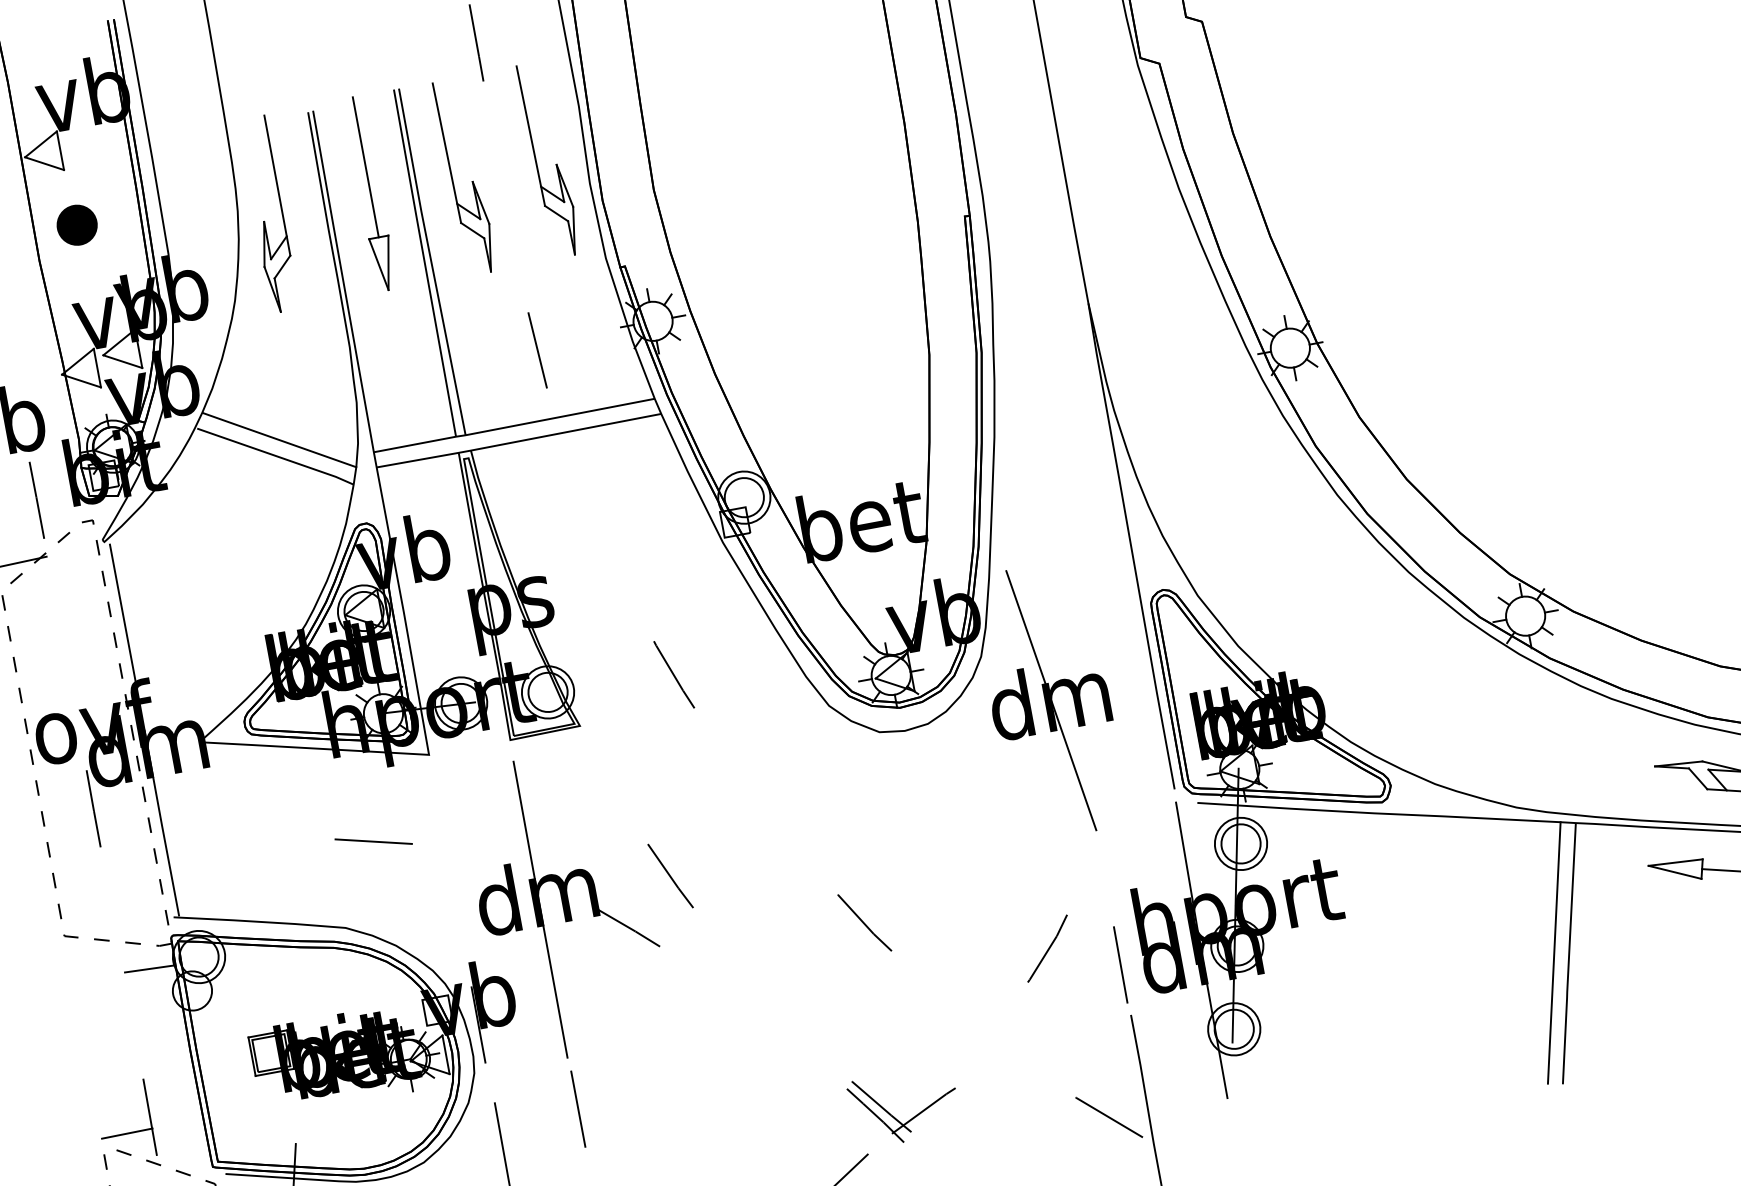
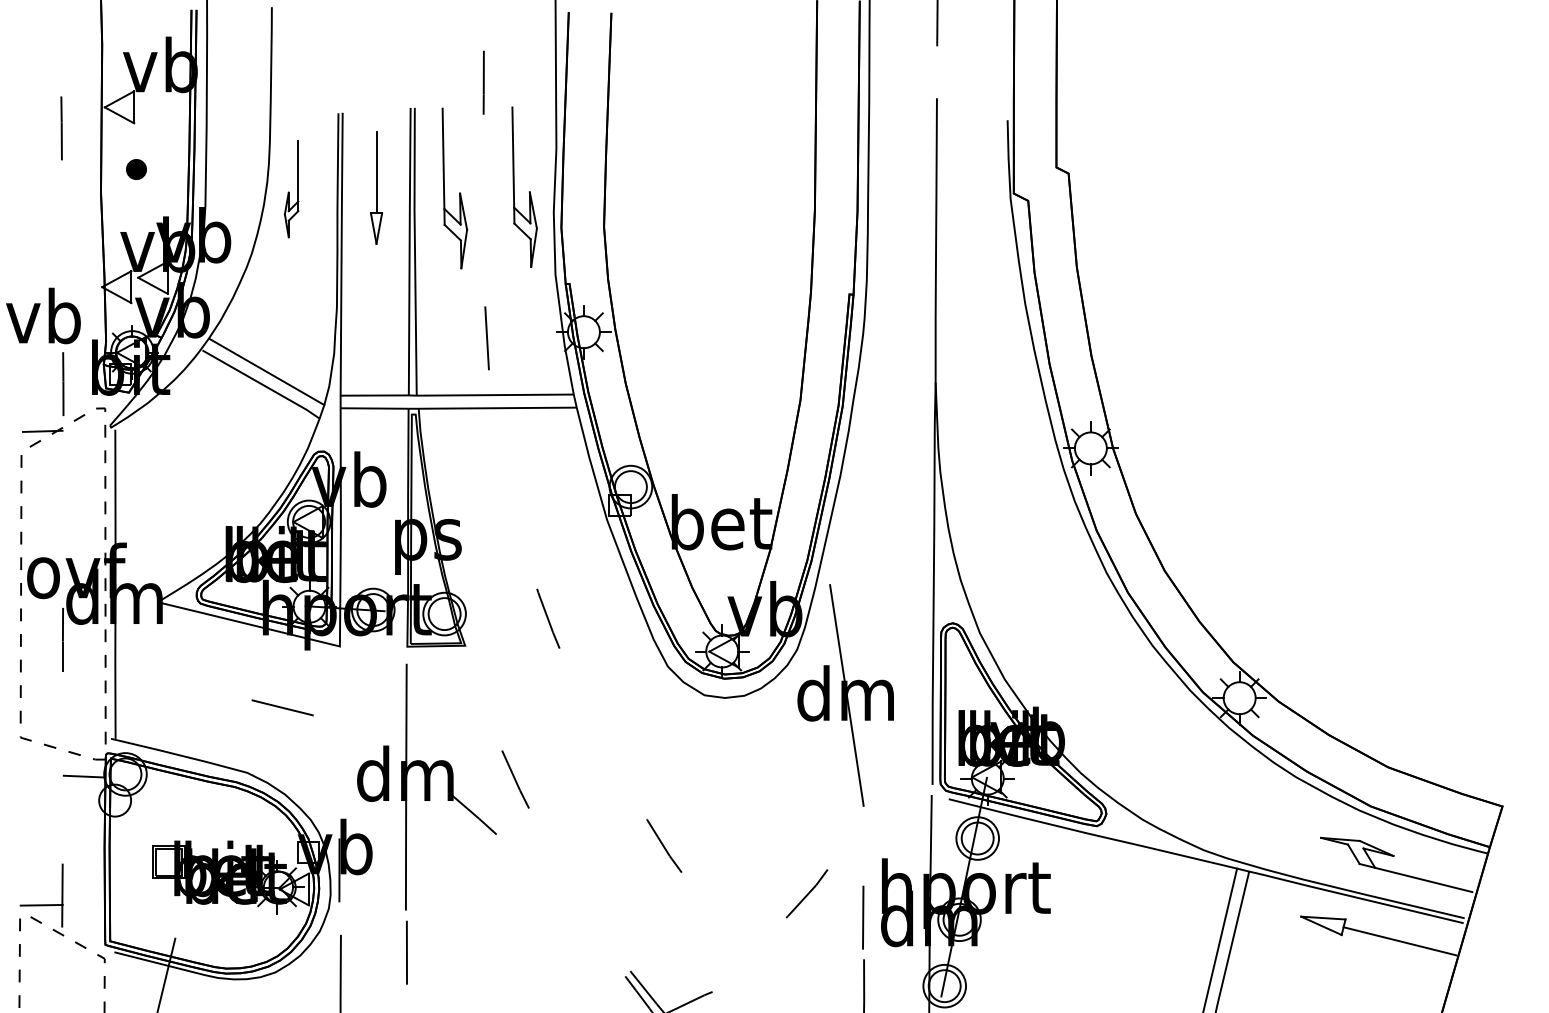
part: (370, 193) -> (376, 187), size x0.7
part: (268, 214) -> (291, 189), size x0.6
part: (77, 225) -> (136, 169), size x0.6

